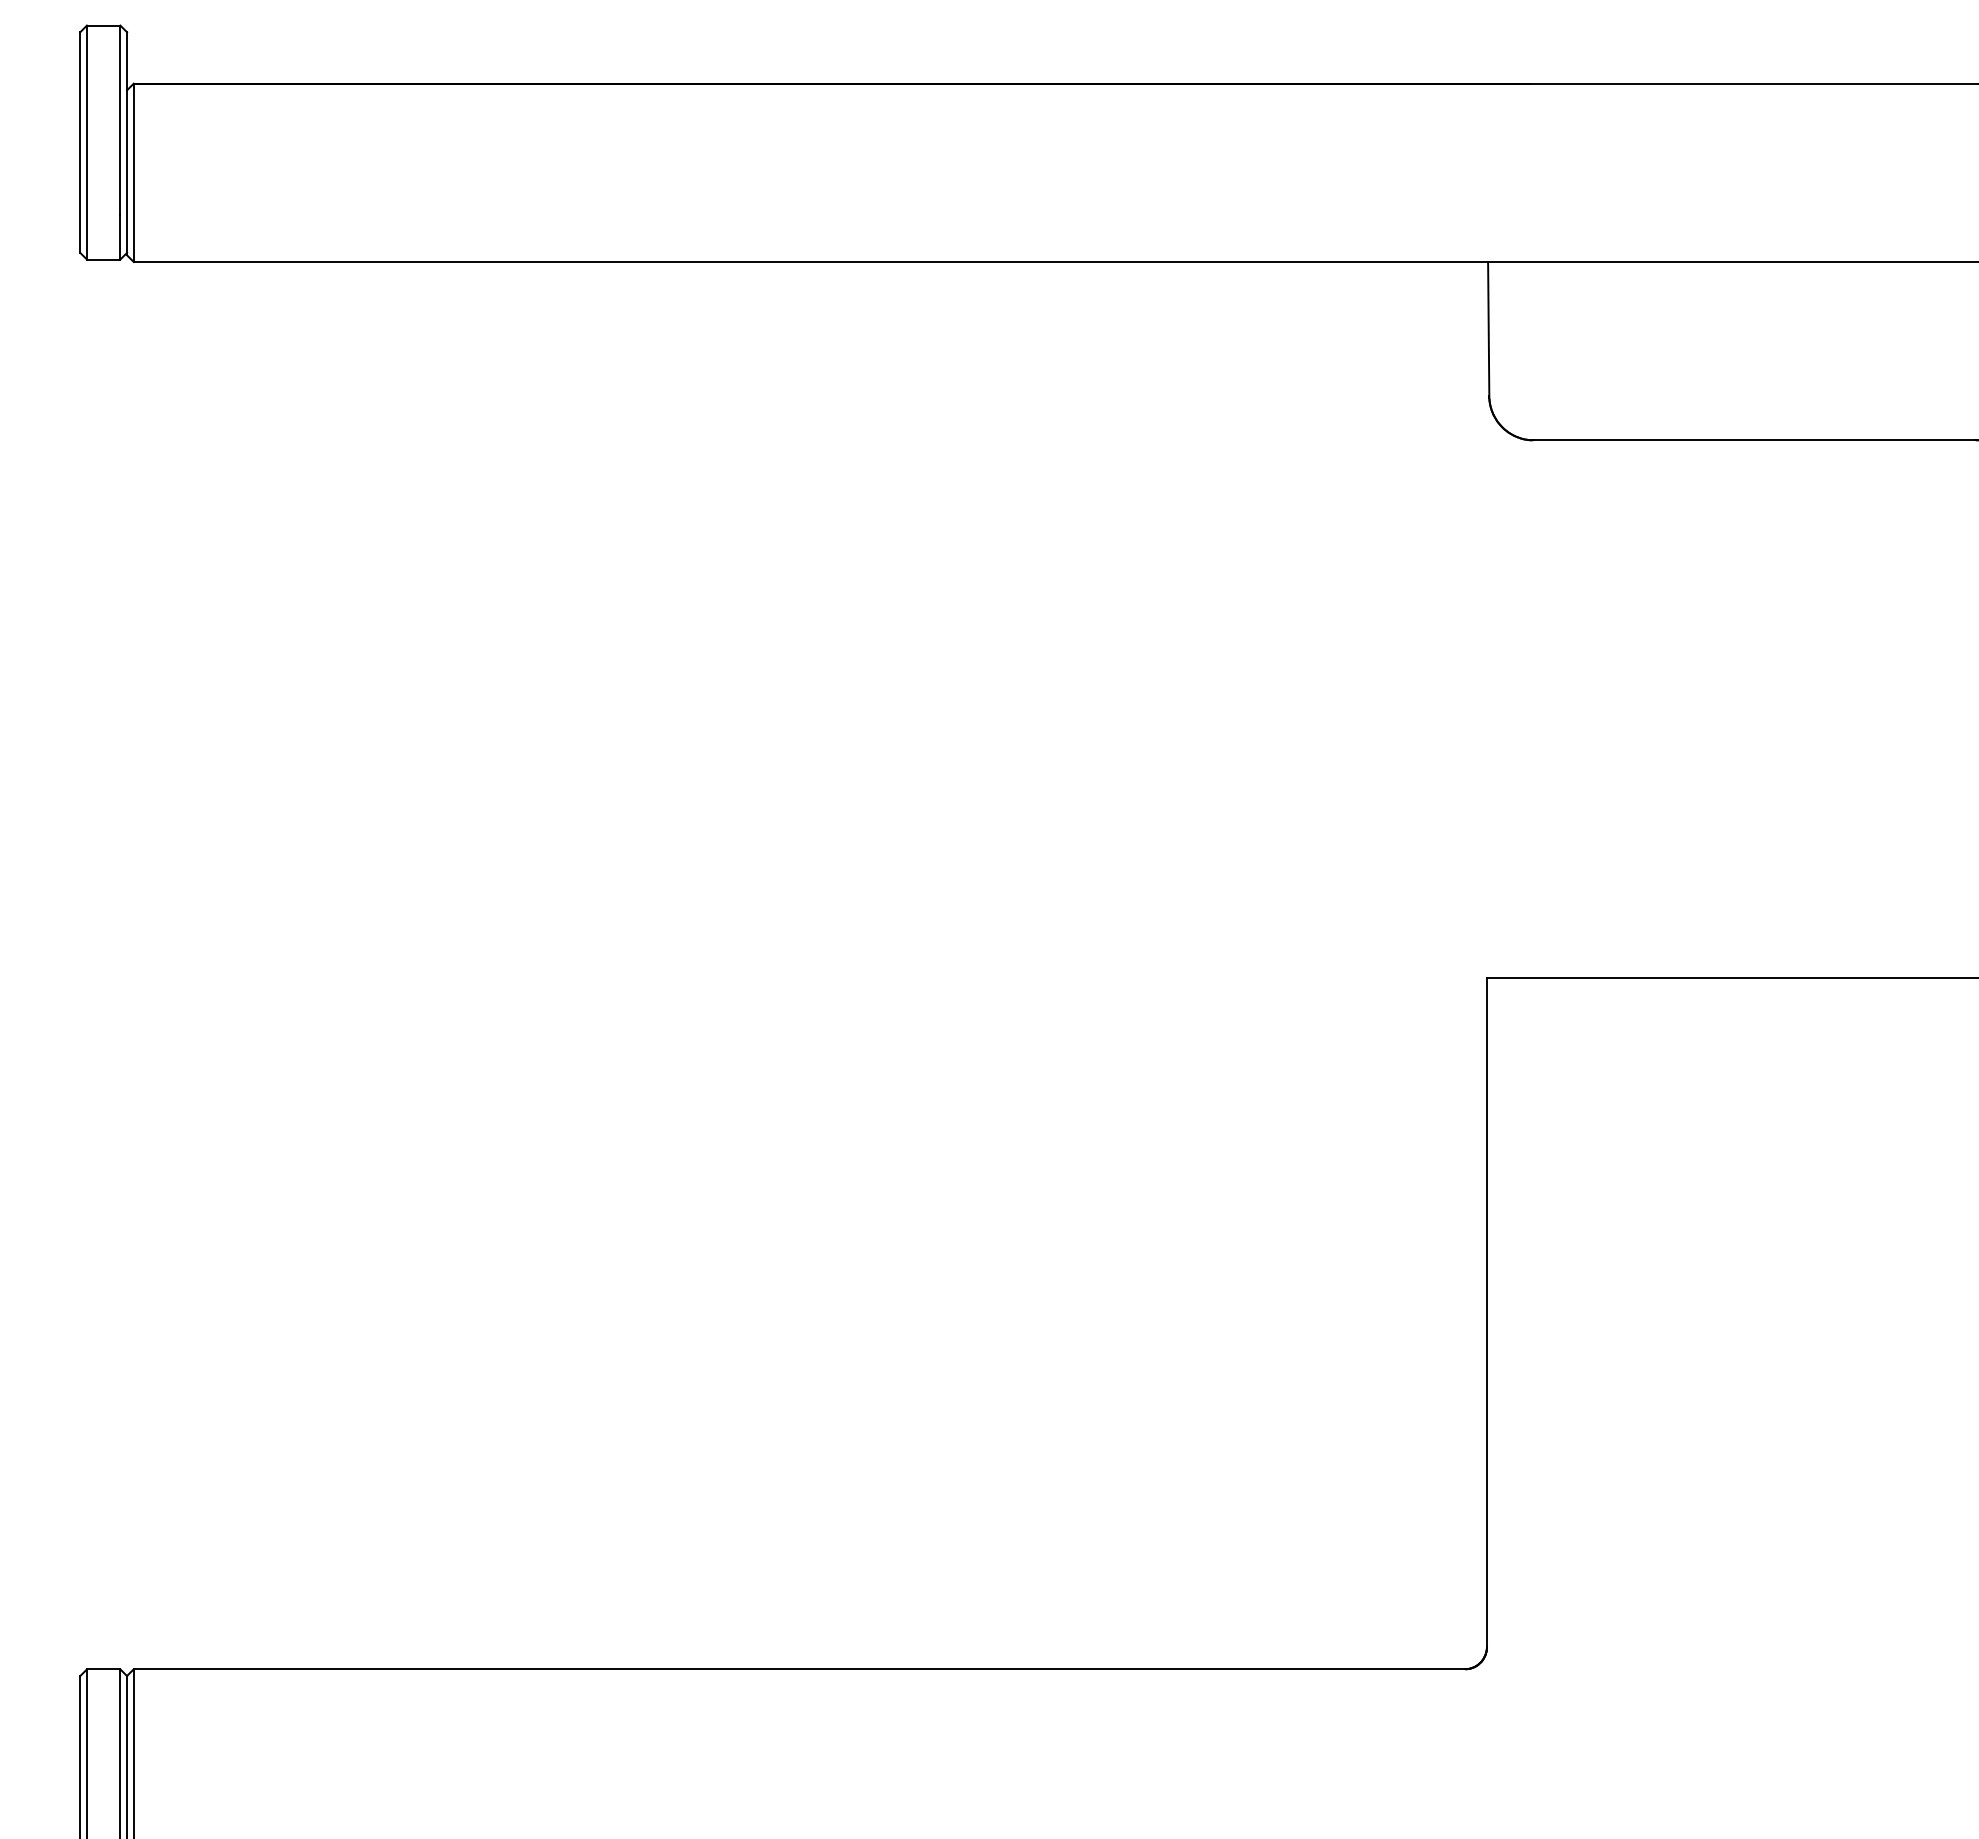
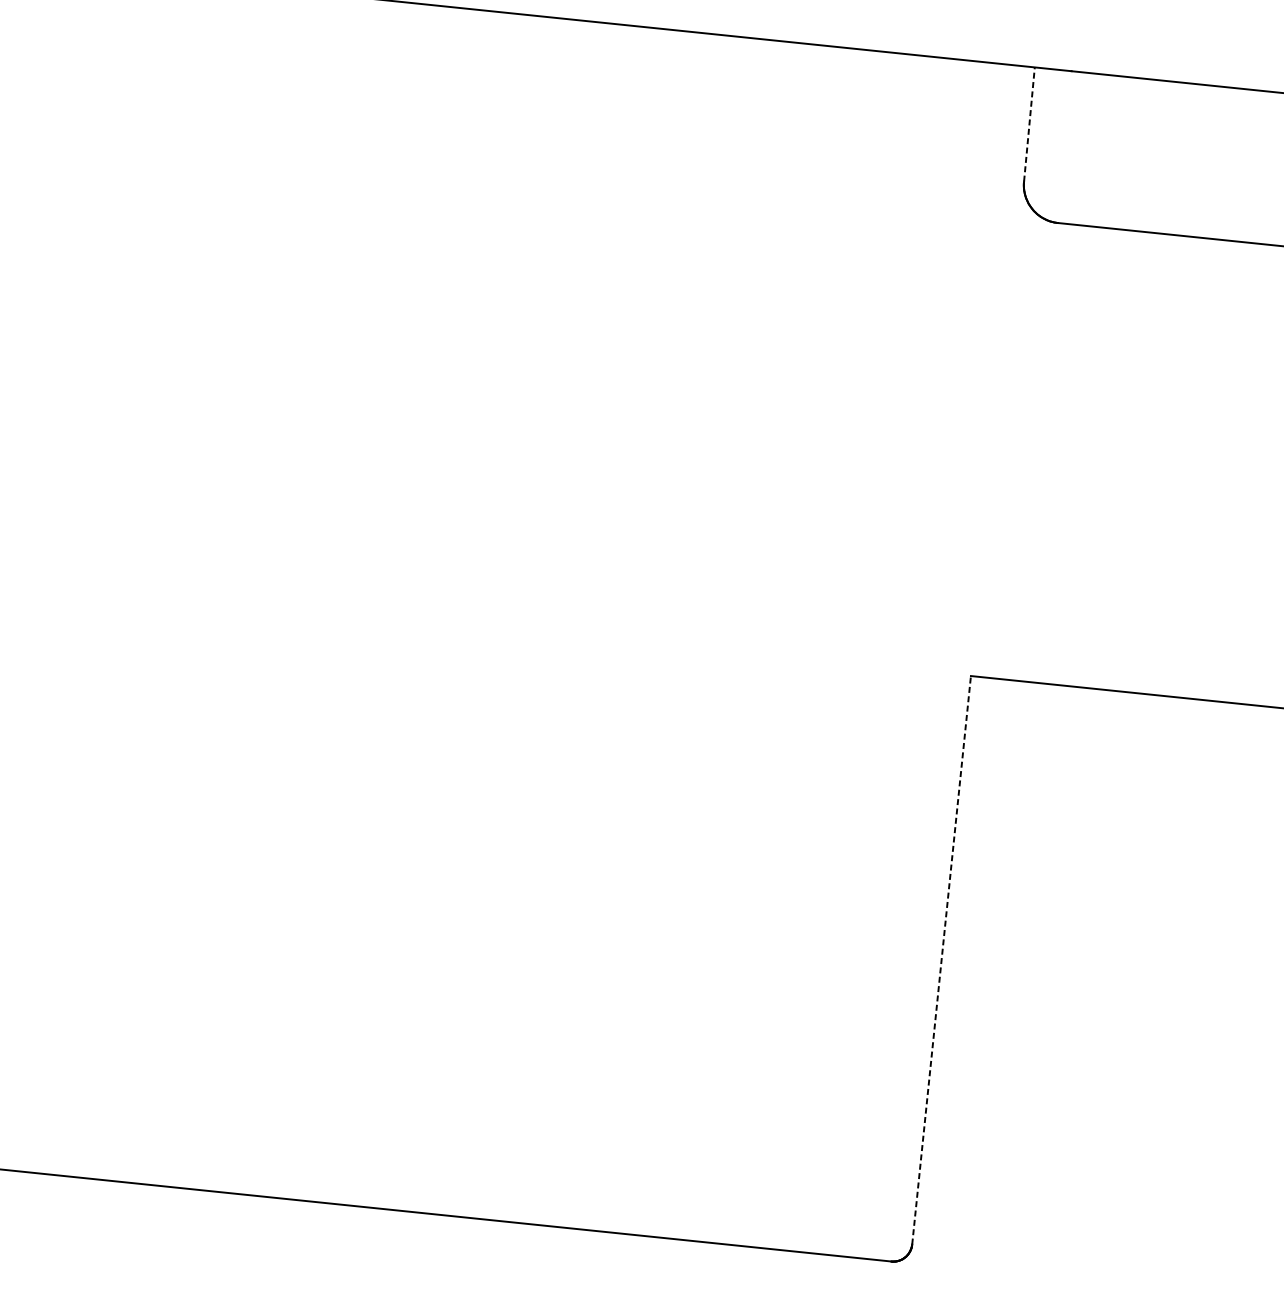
line: (1488, 328) -> (1029, 123), solid -> dashed
line: (1486, 1312) -> (941, 960), solid -> dashed

